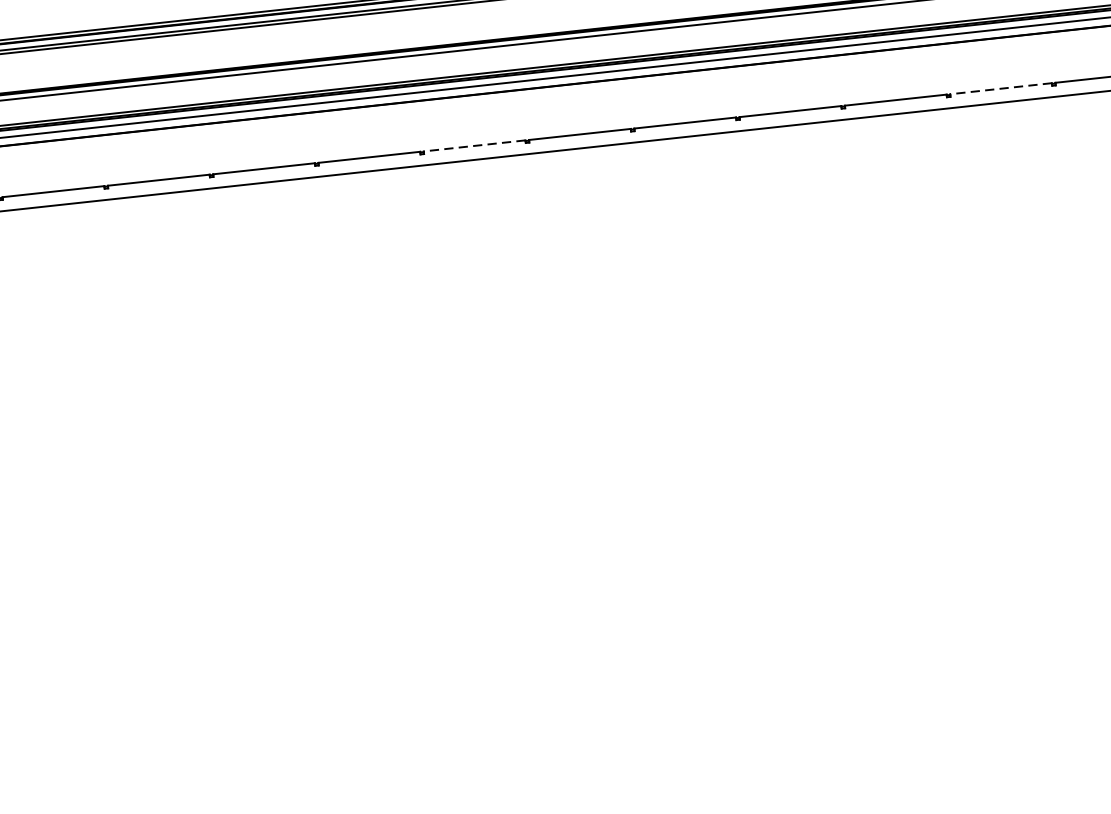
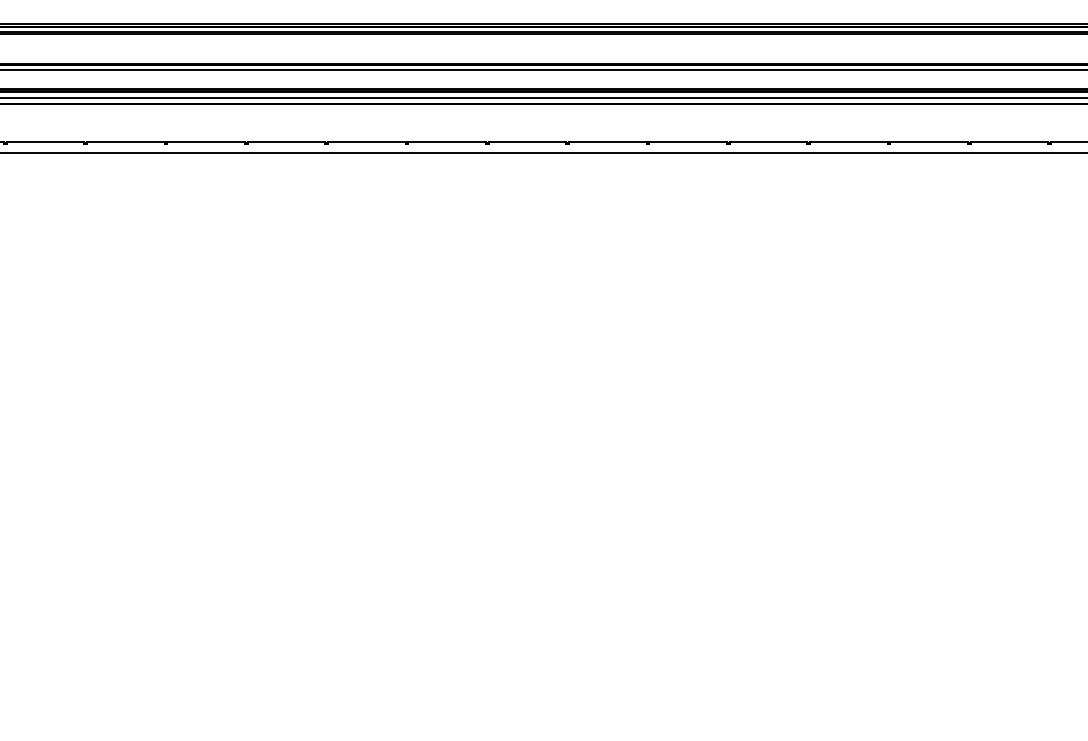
line: (1001, 88) -> (929, 142), dashed -> solid
line: (474, 145) -> (527, 142), dashed -> solid

